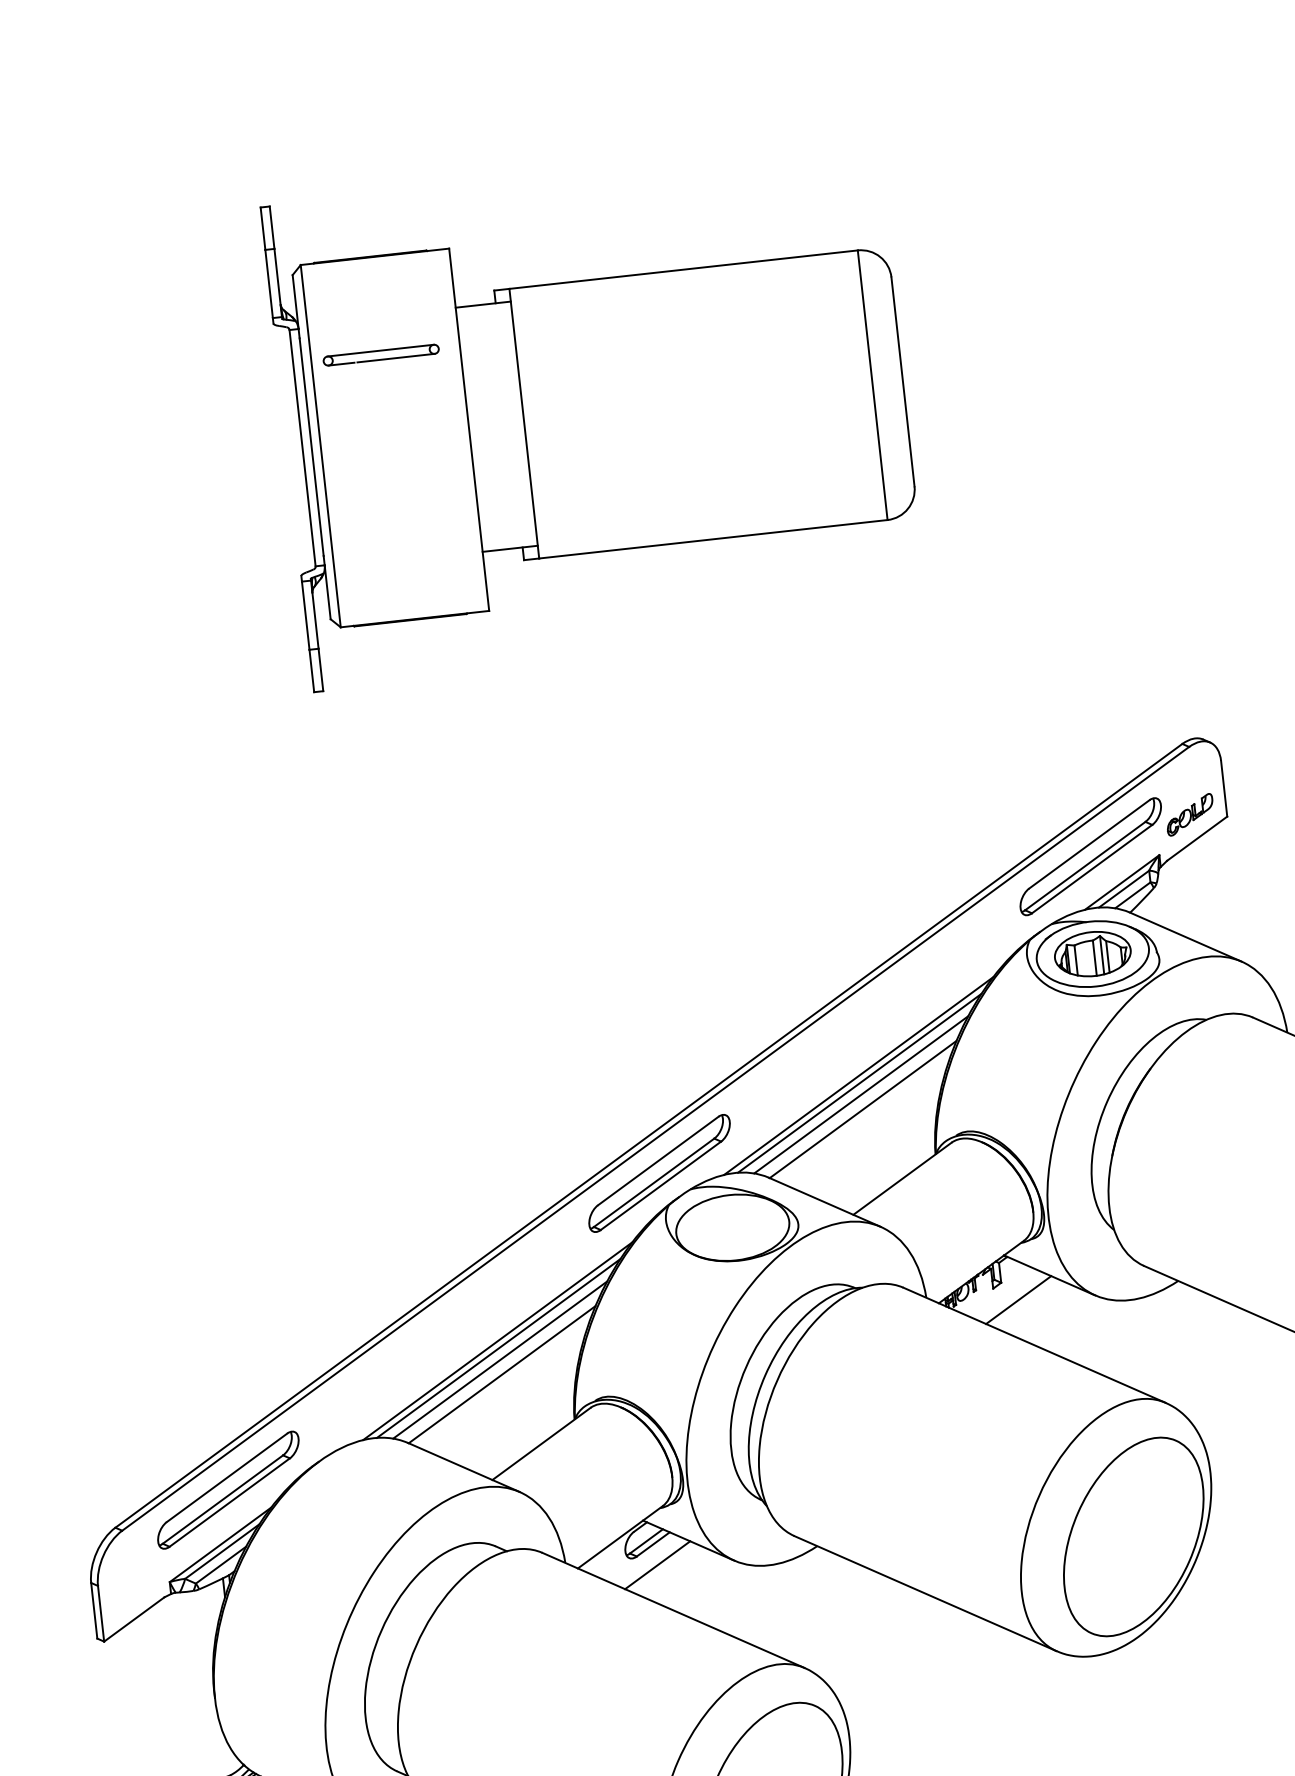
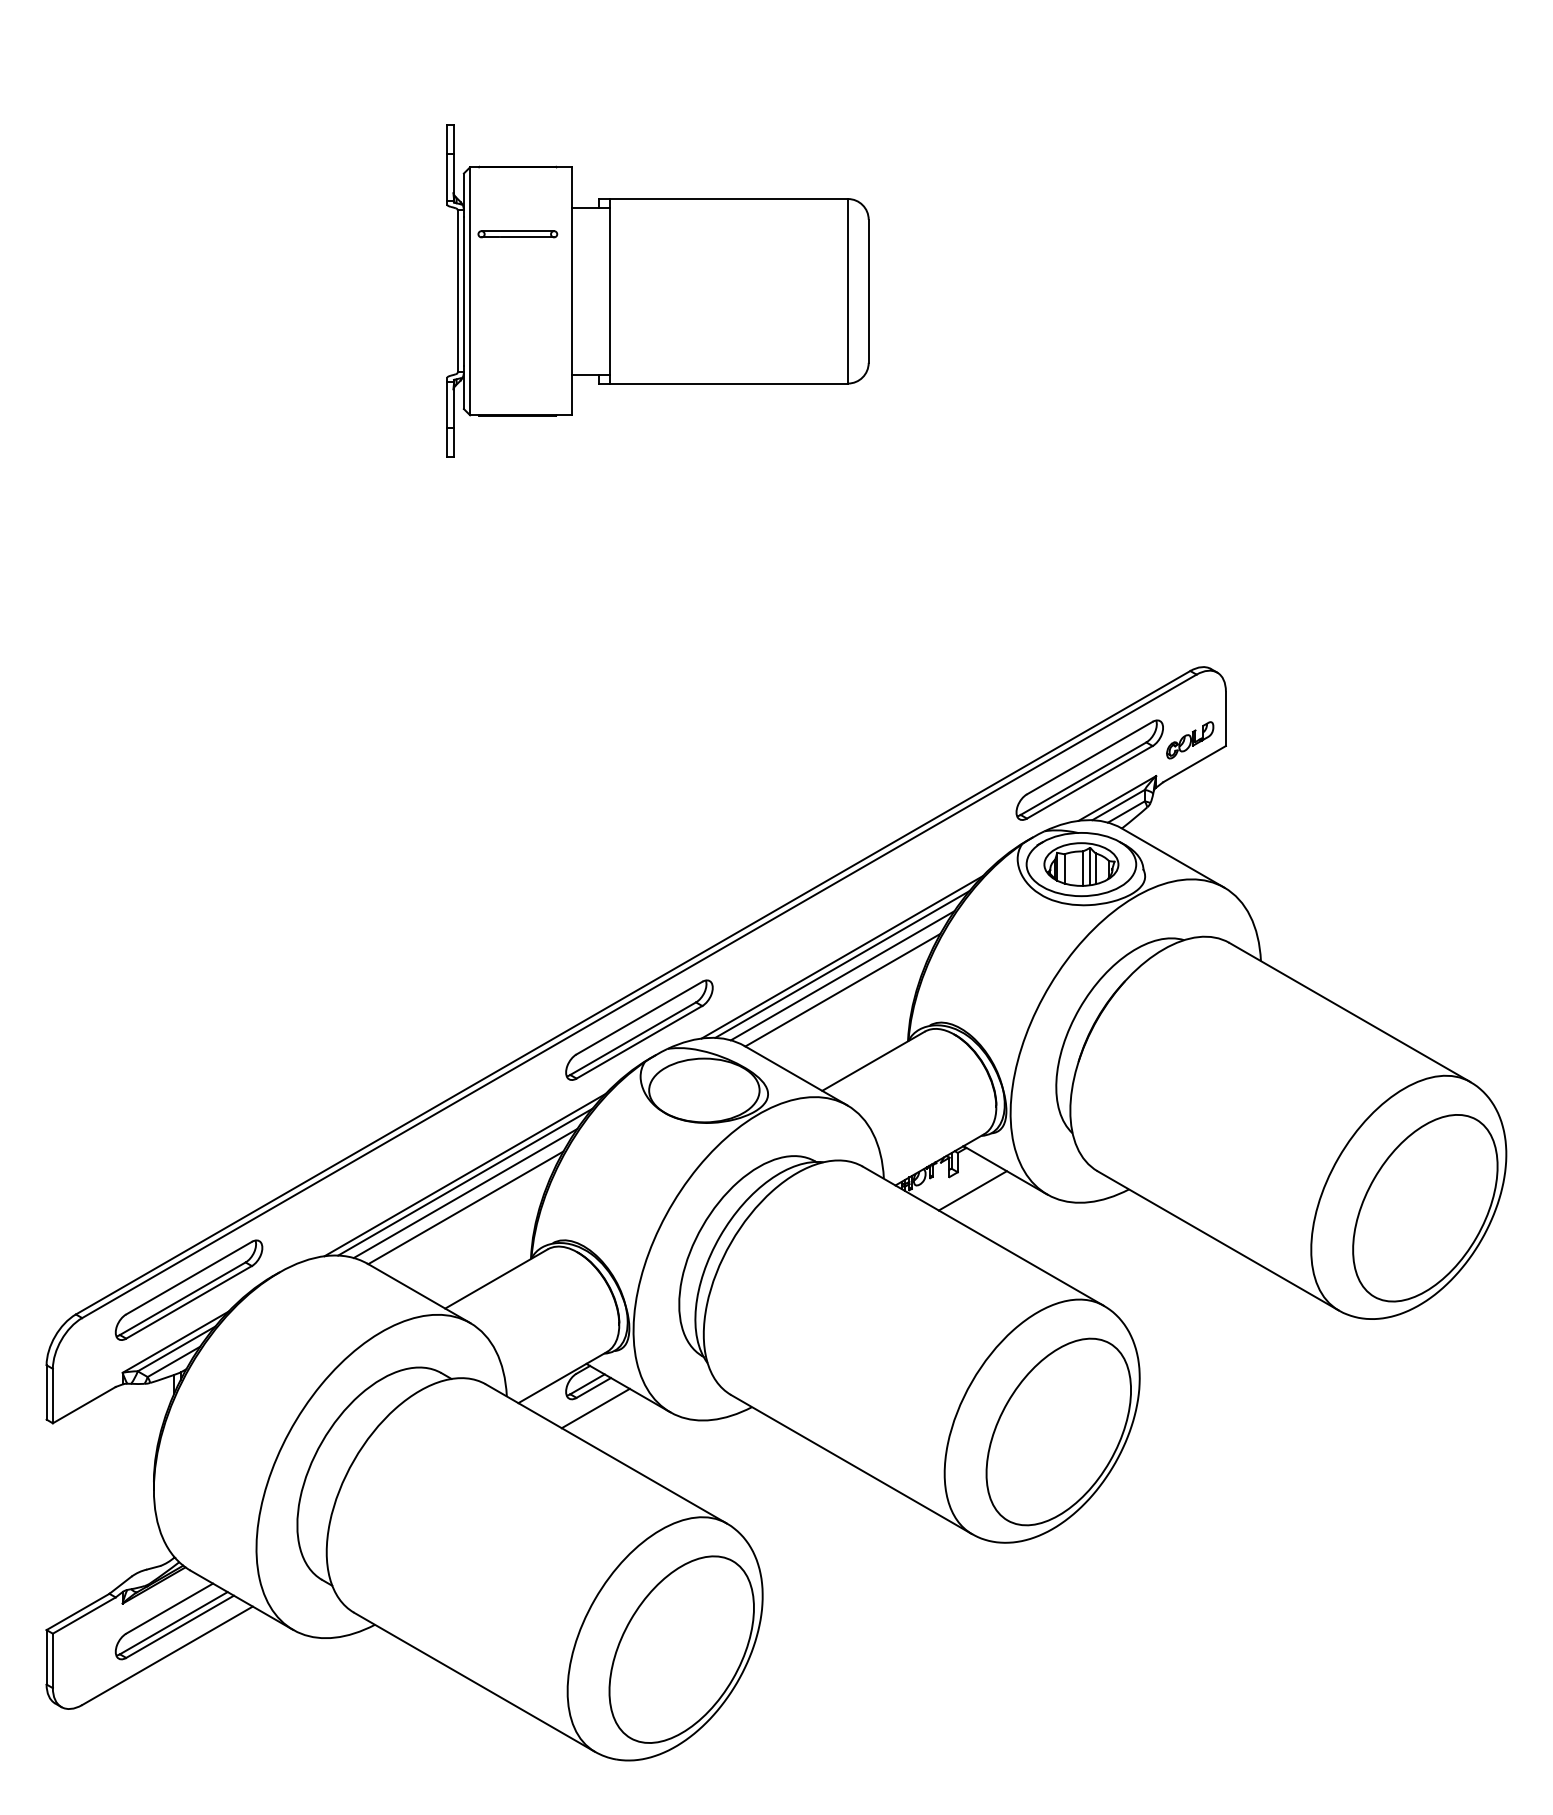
part: (594, 414) -> (657, 290), size x0.7

